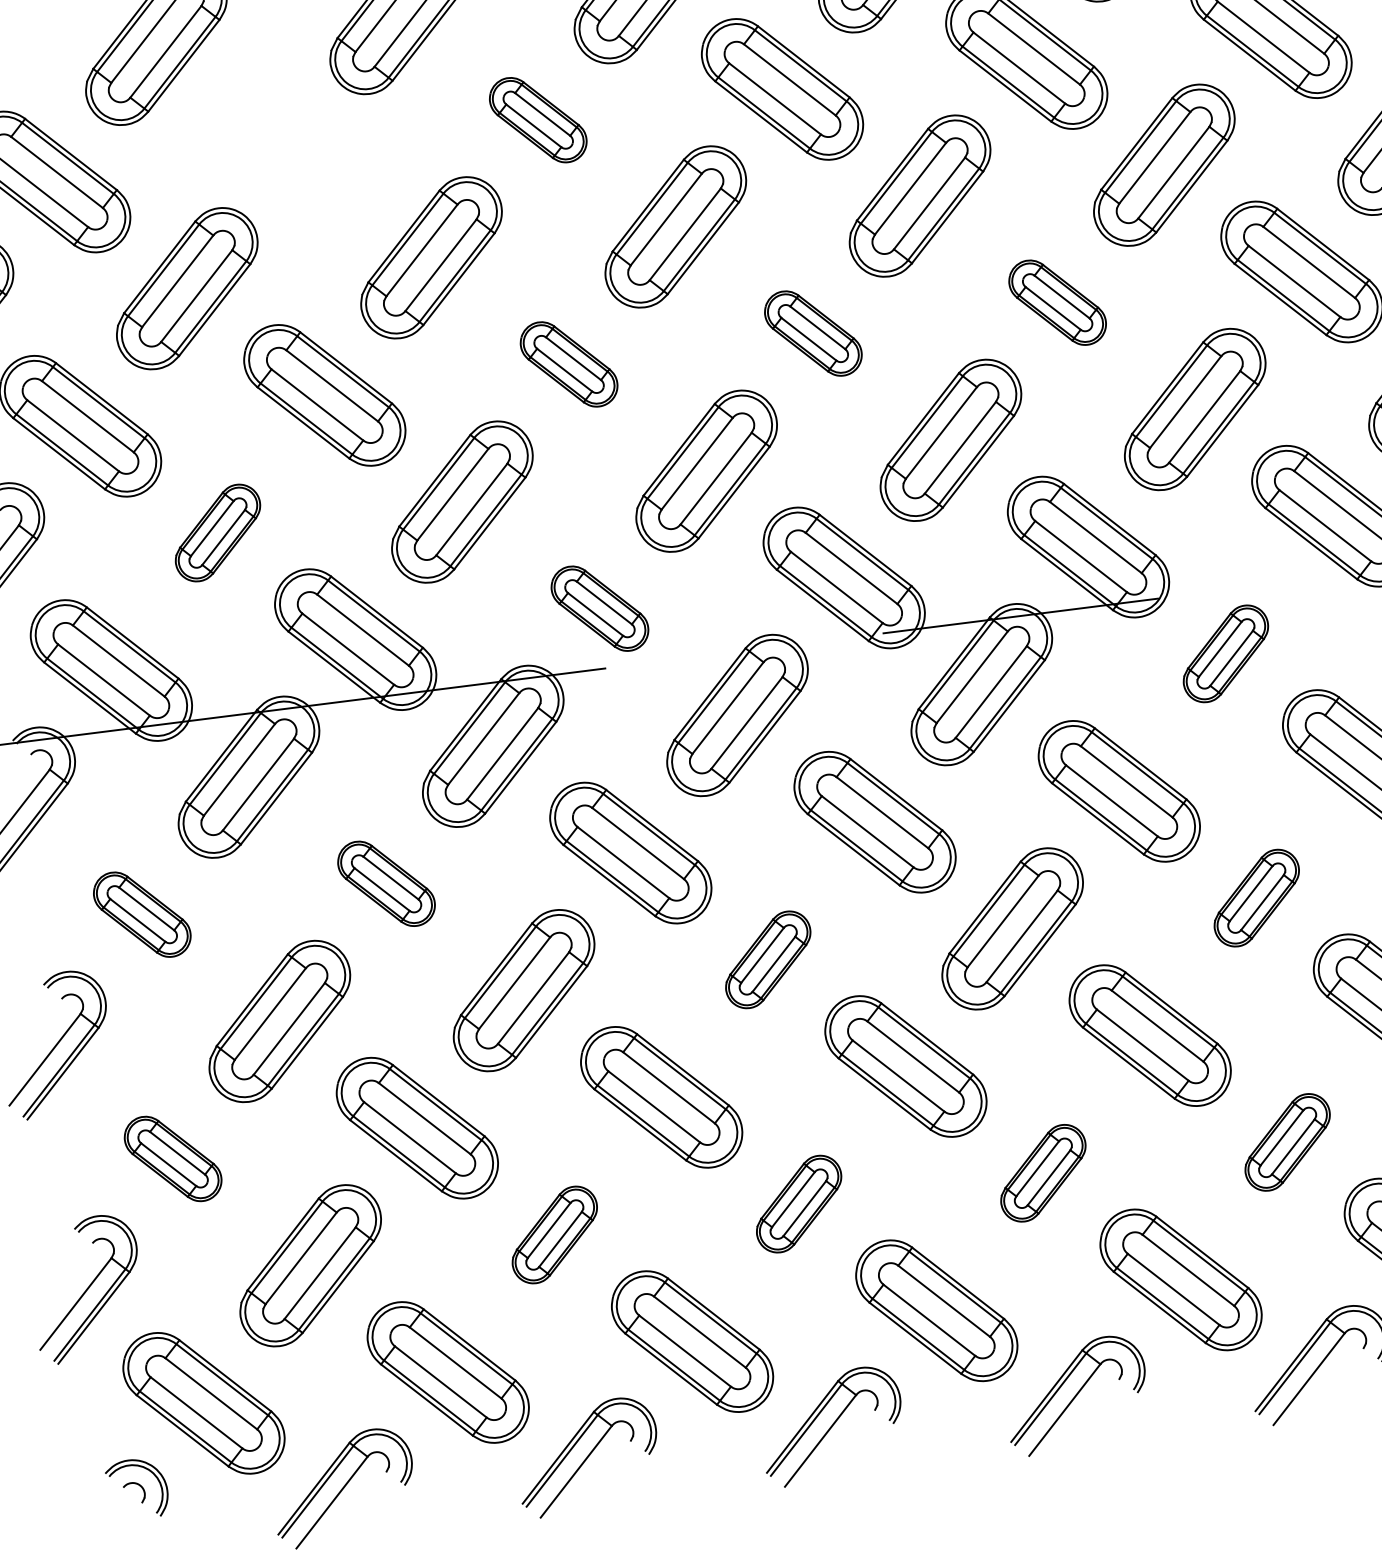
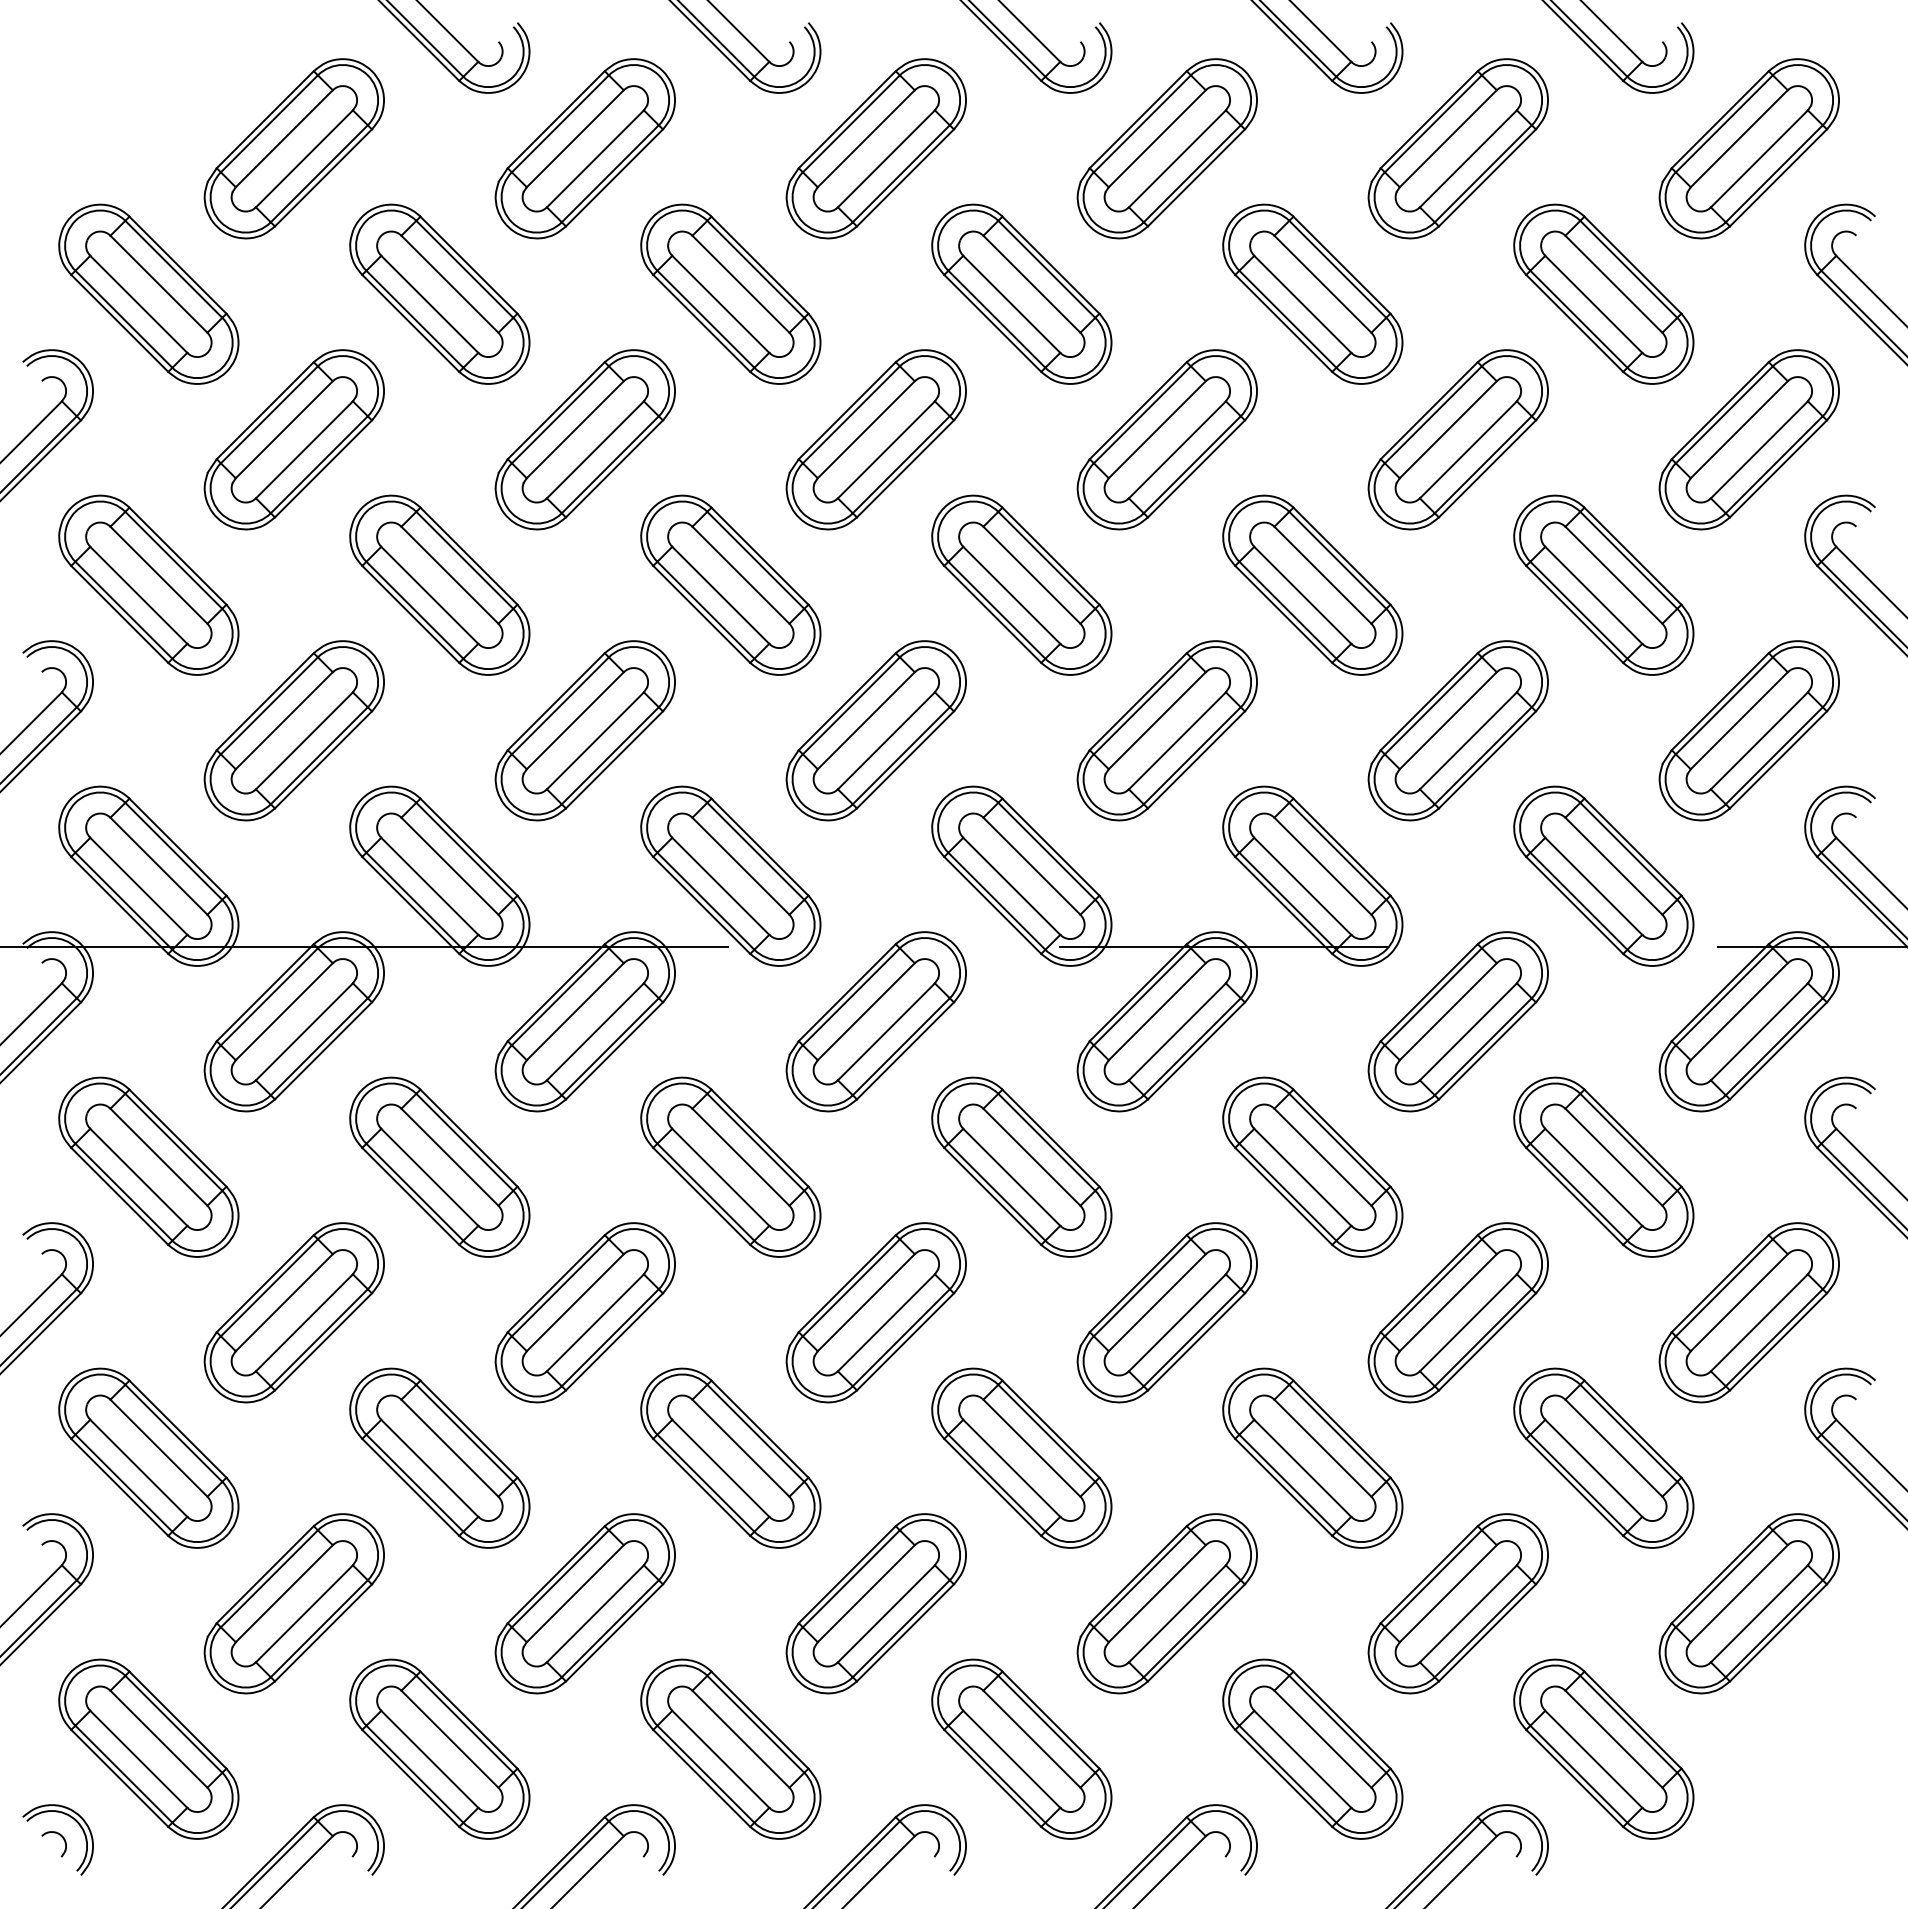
part: (537, 119) -> (730, 293), size x1.67
part: (293, 150) -> (439, 293), added
part: (1057, 302) -> (1312, 584), size x1.67
part: (812, 333) -> (1021, 584), size x1.67
part: (568, 363) -> (730, 584), size x1.67
part: (217, 532) -> (293, 730), size x1.67
part: (599, 608) -> (730, 875), size x1.67
part: (1225, 653) -> (1457, 1021), size x1.67
part: (386, 883) -> (439, 1166), size x1.67
part: (1256, 897) -> (1457, 1312), size x1.67
part: (141, 914) -> (148, 1166), size x1.67
part: (767, 959) -> (875, 1312), size x1.67
part: (1287, 1142) -> (1457, 1603), size x1.67
part: (172, 1158) -> (148, 1457), size x1.67
part: (1042, 1173) -> (1166, 1603), size x1.67
part: (798, 1203) -> (875, 1603), size x1.67
part: (554, 1234) -> (584, 1603), size x1.67

